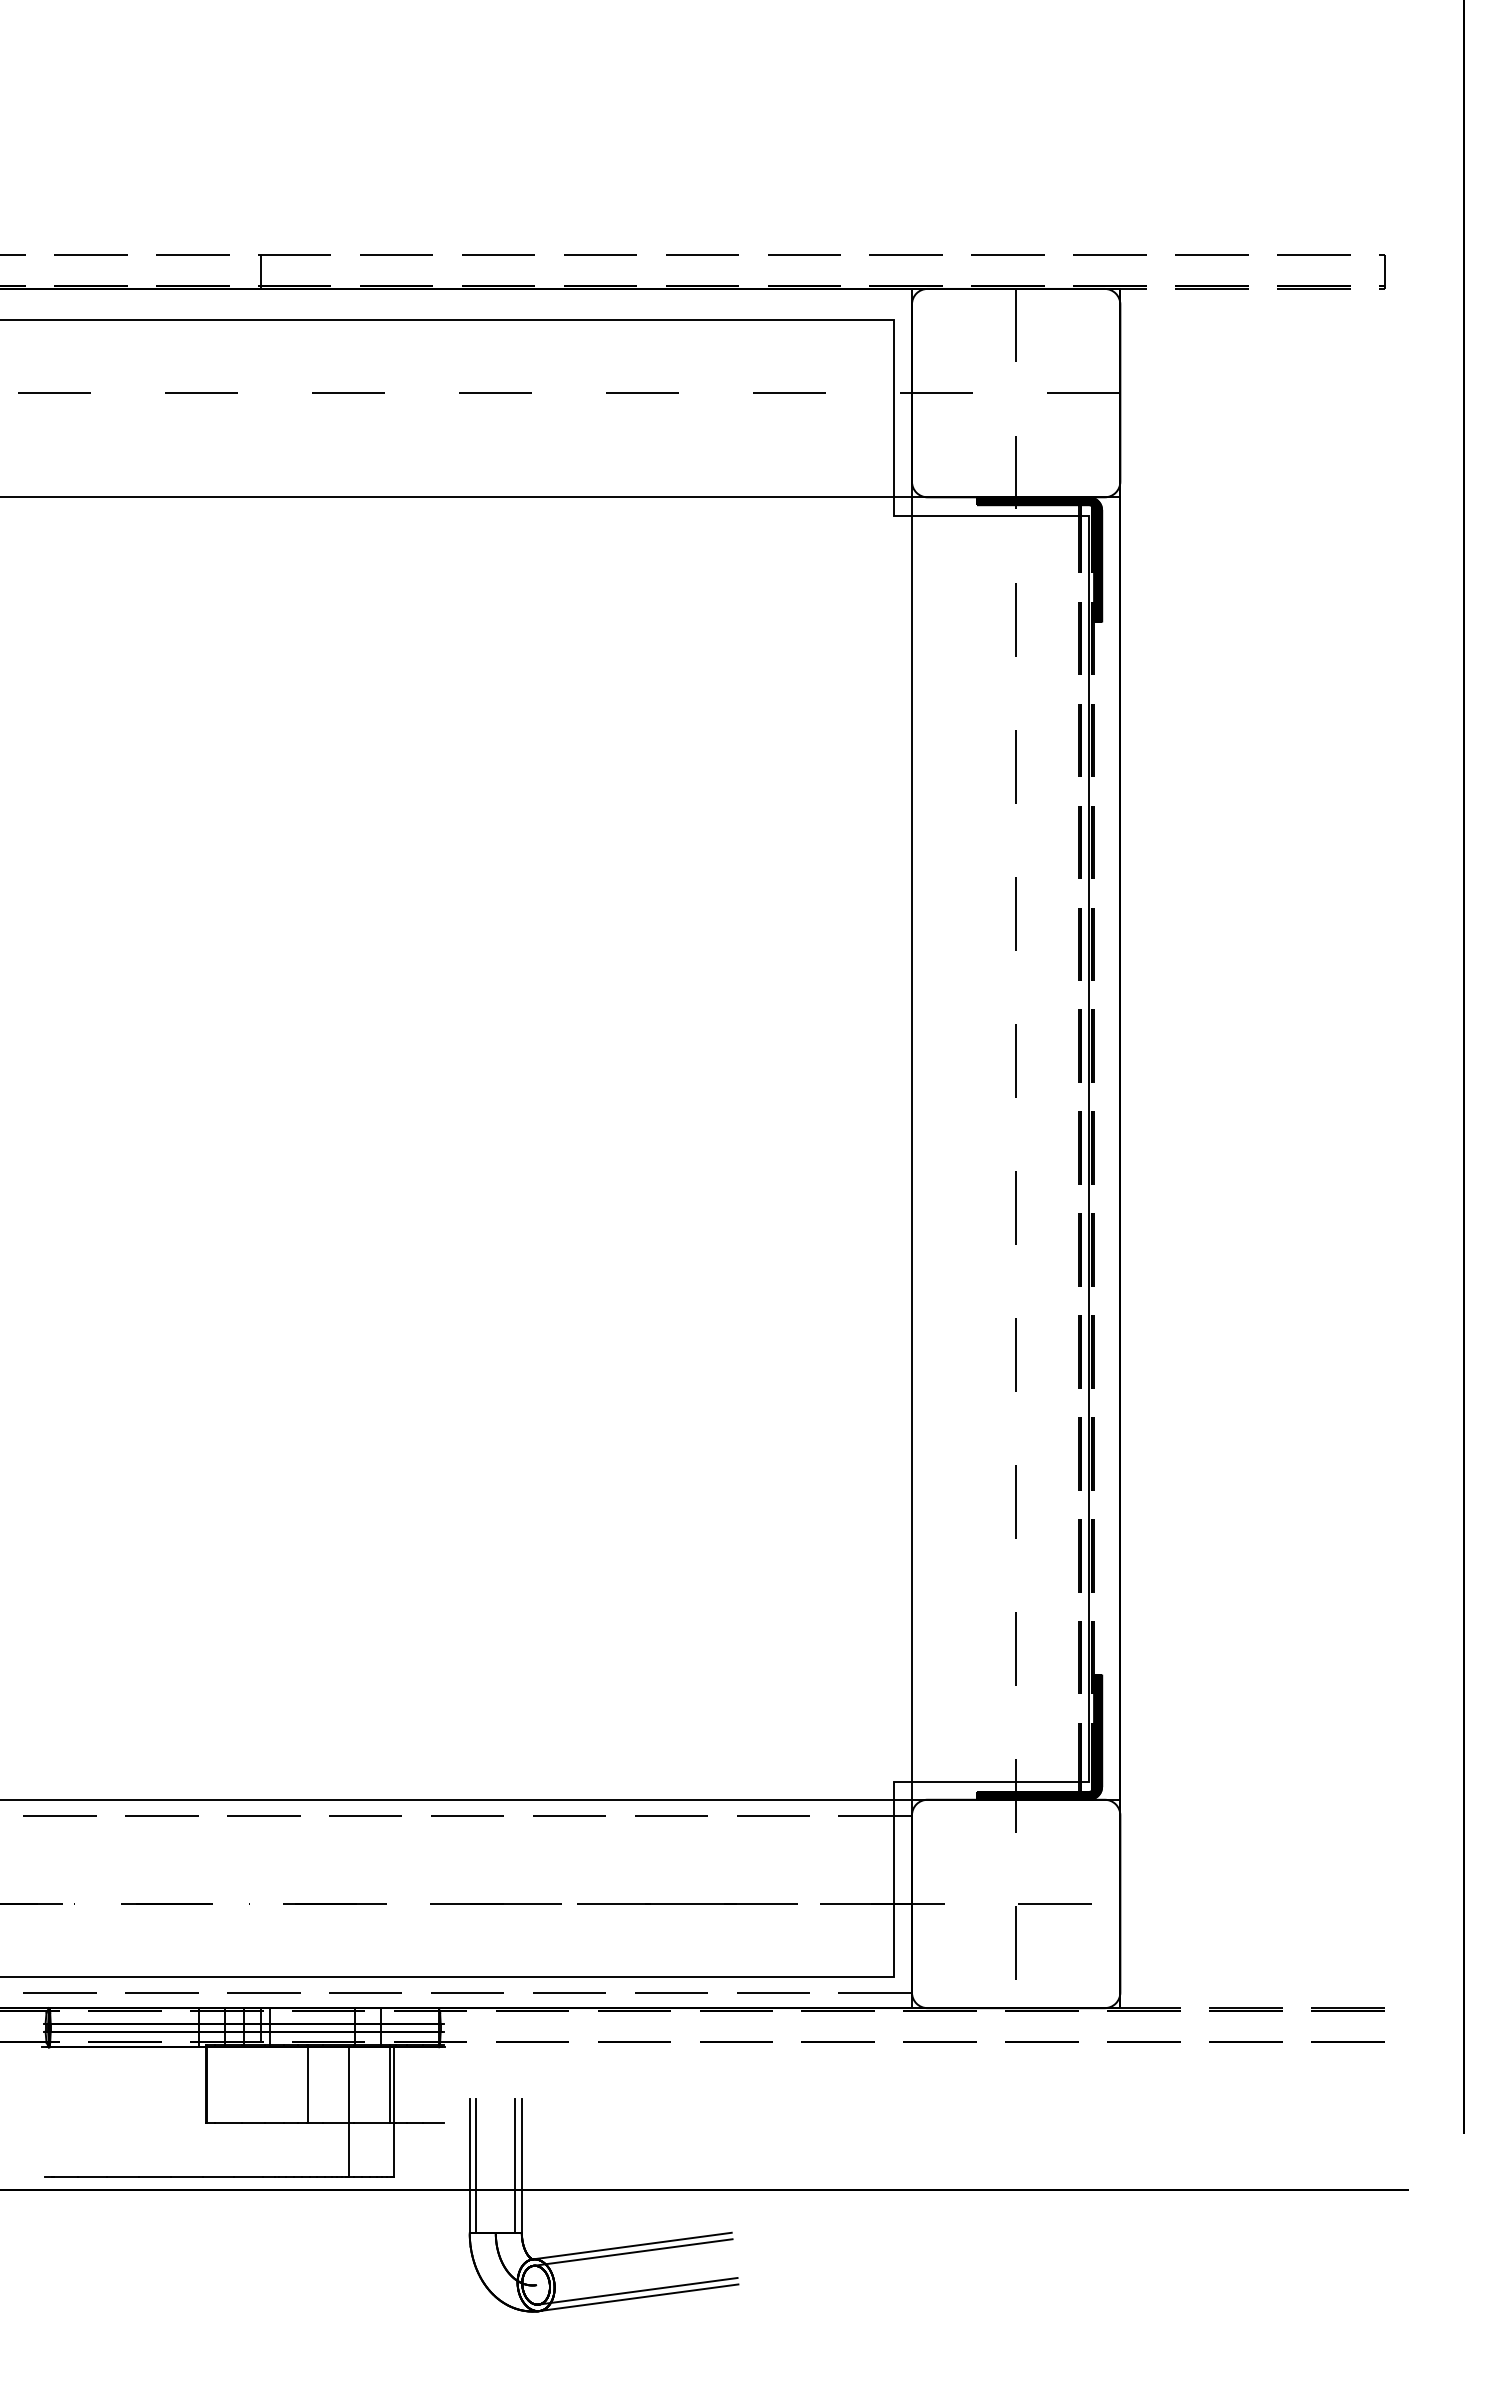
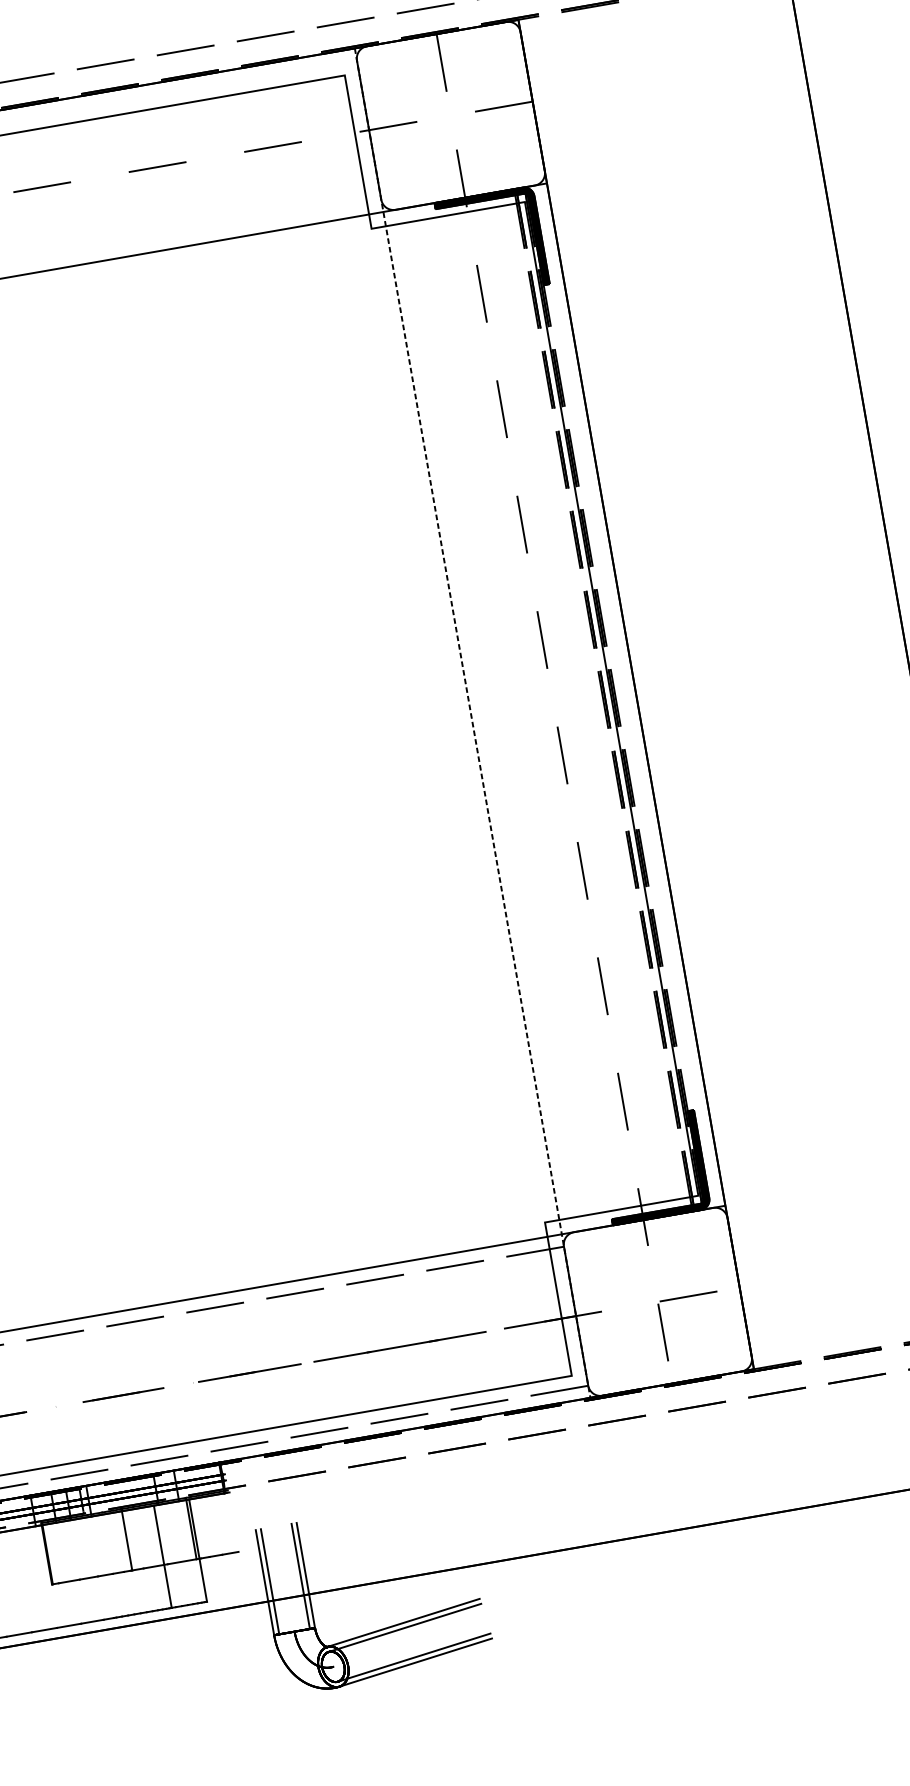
line: (911, 1148) -> (472, 723), solid -> dashed

